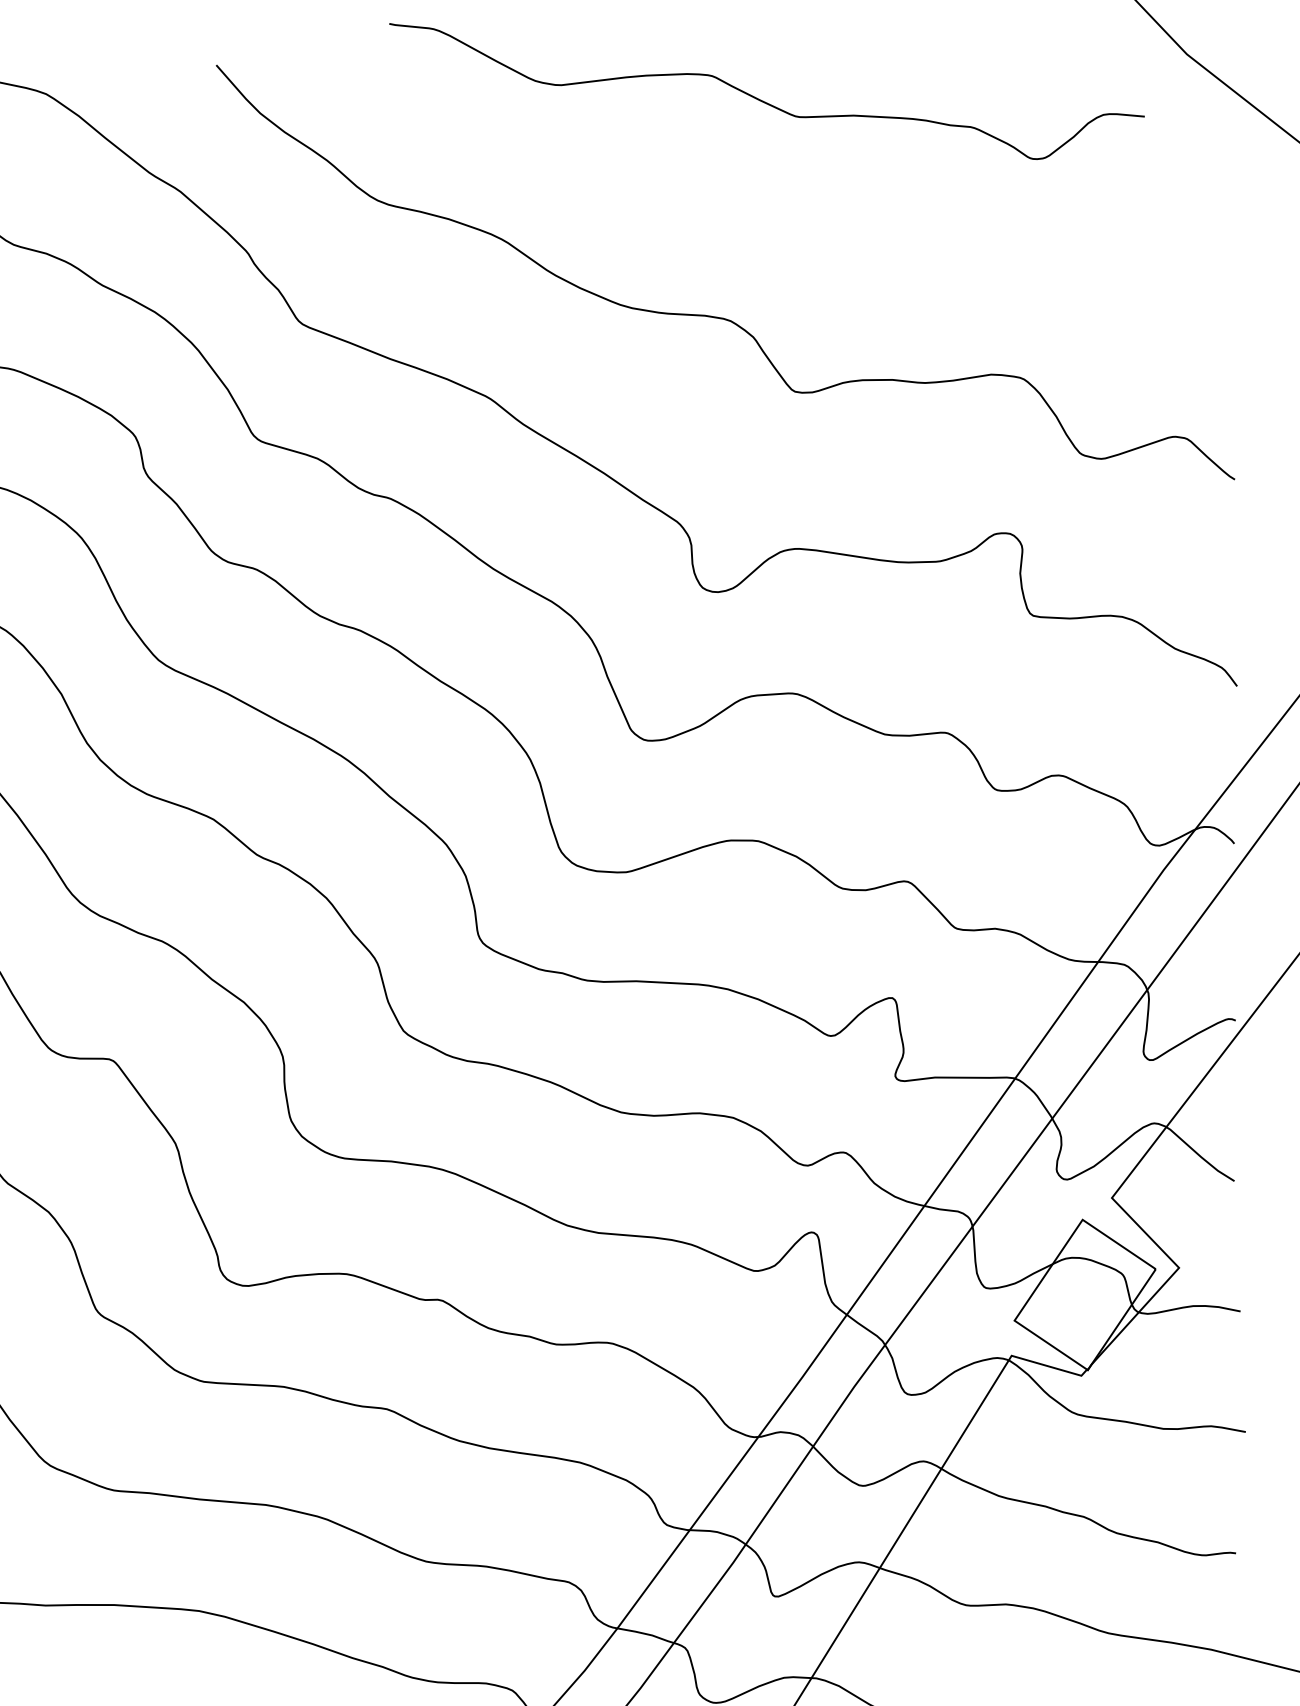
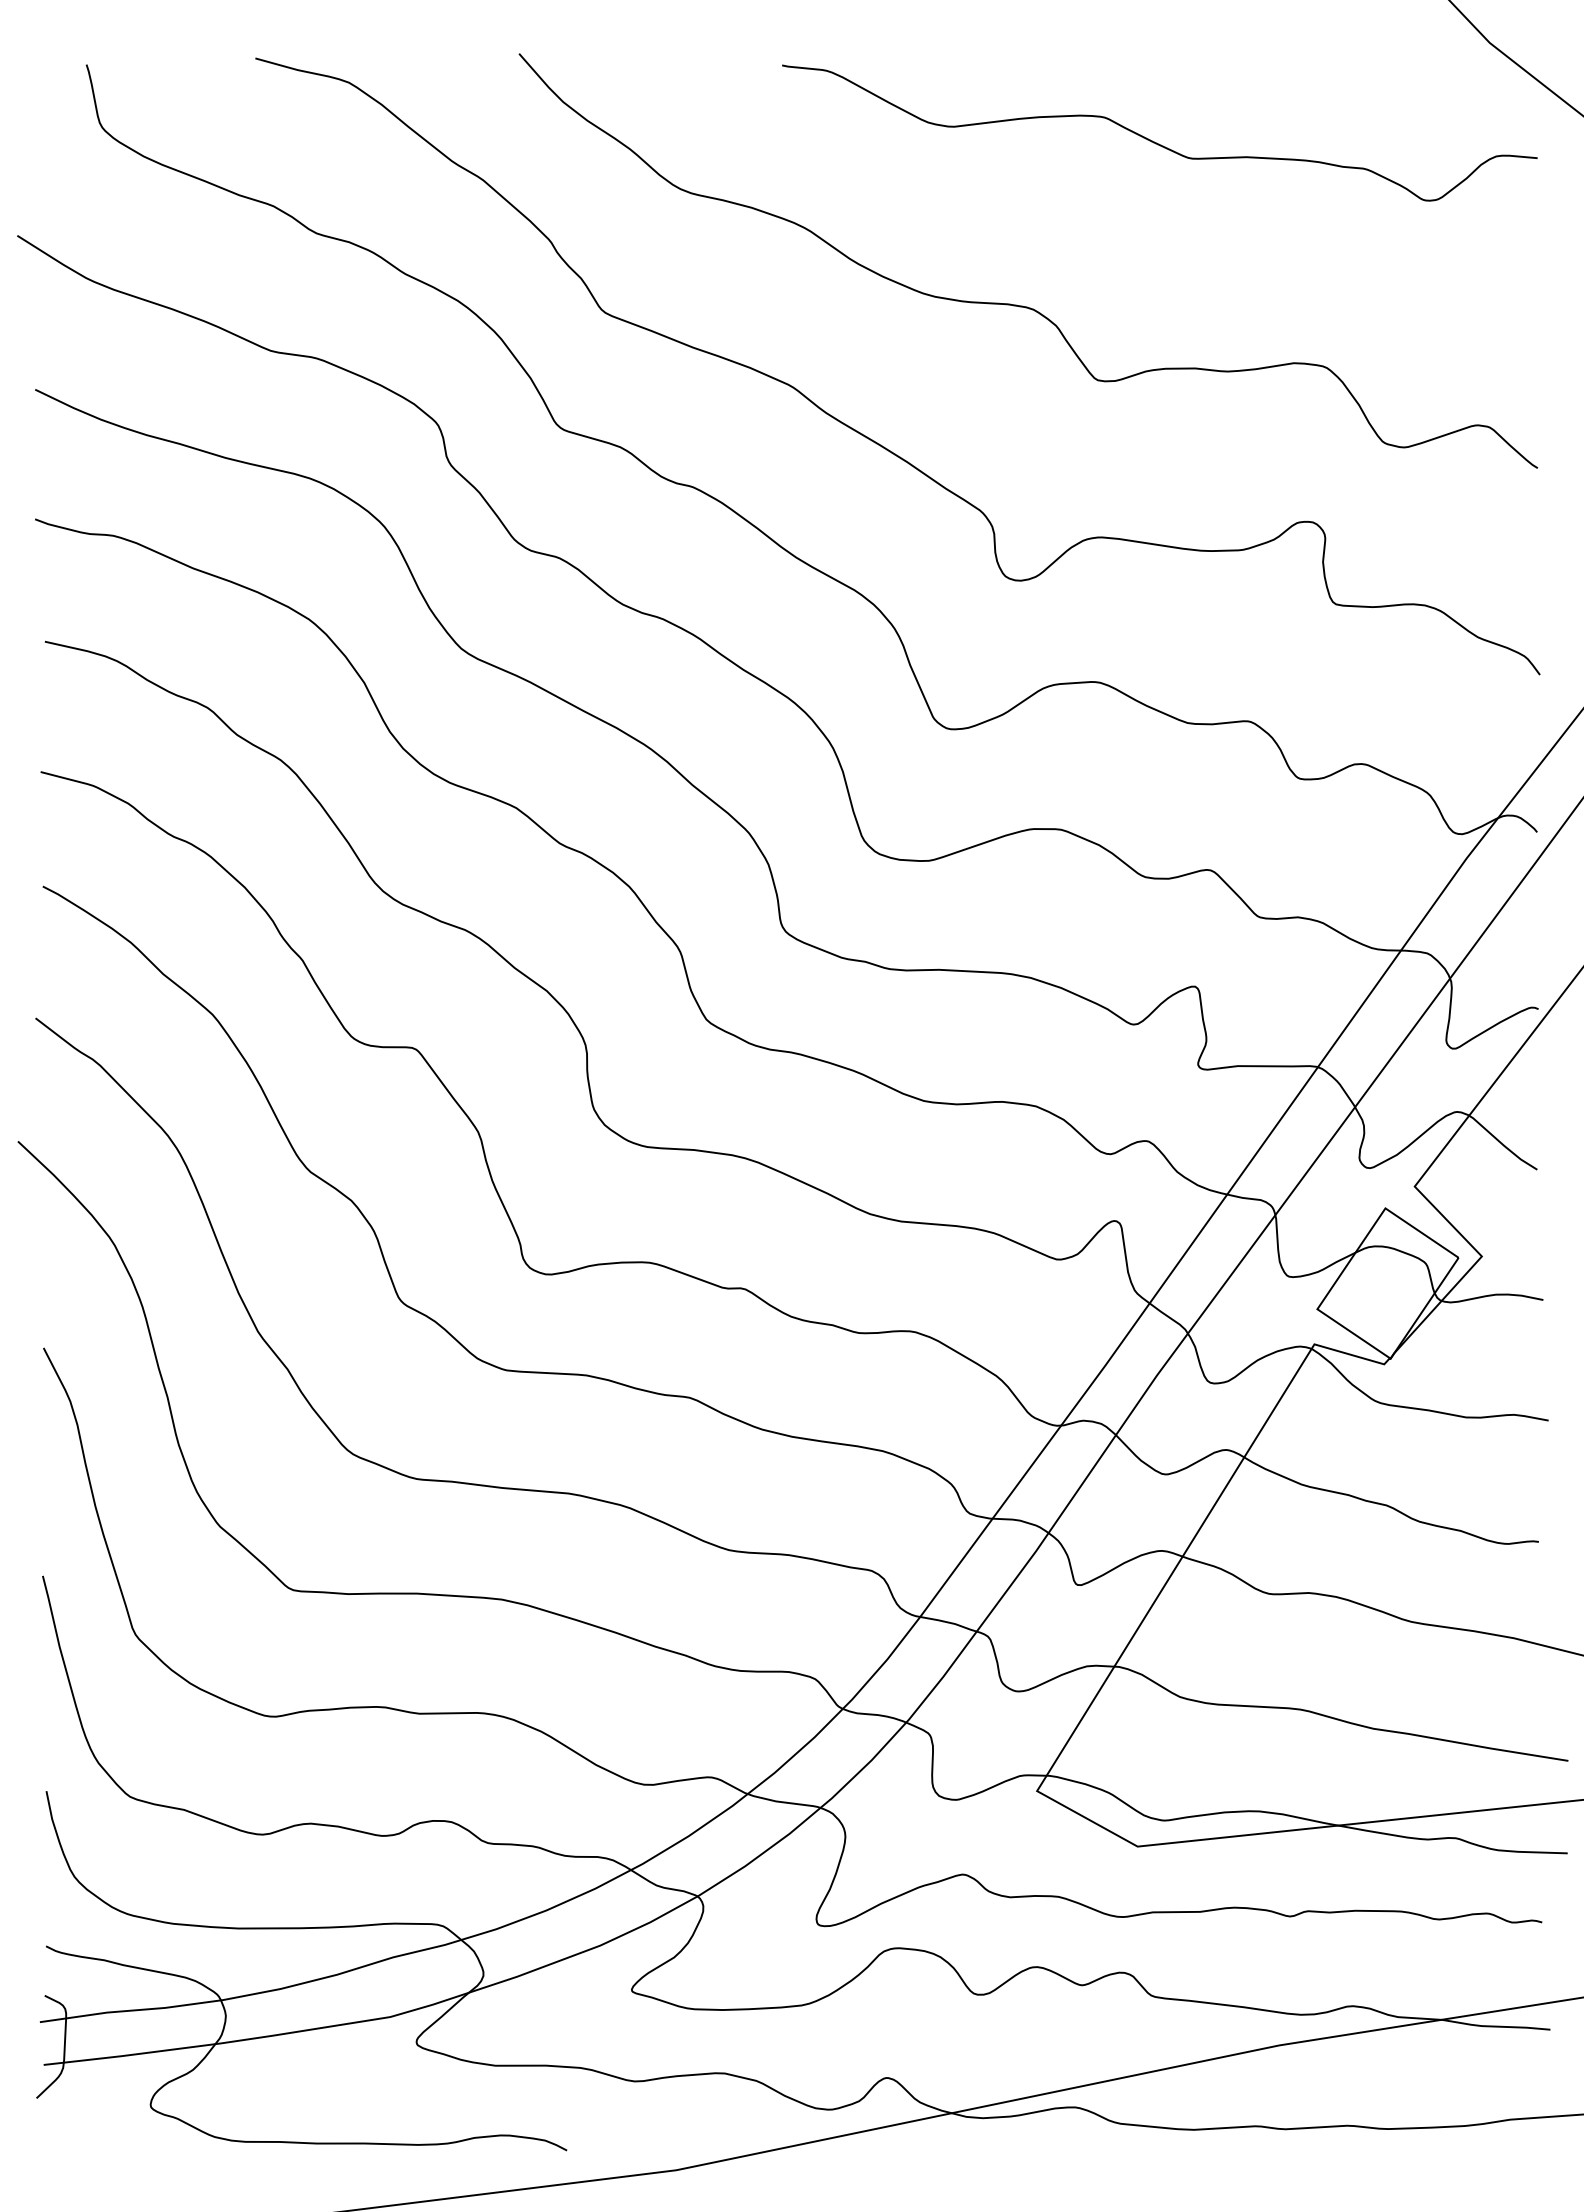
curve: (761, 99) -> (1154, 141), moved

